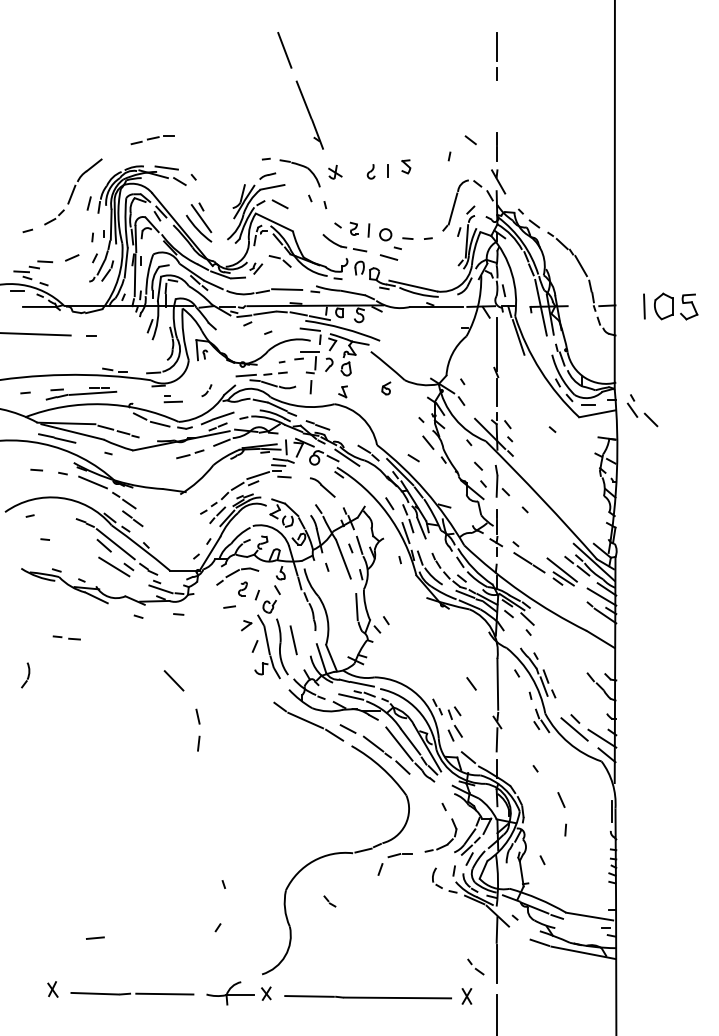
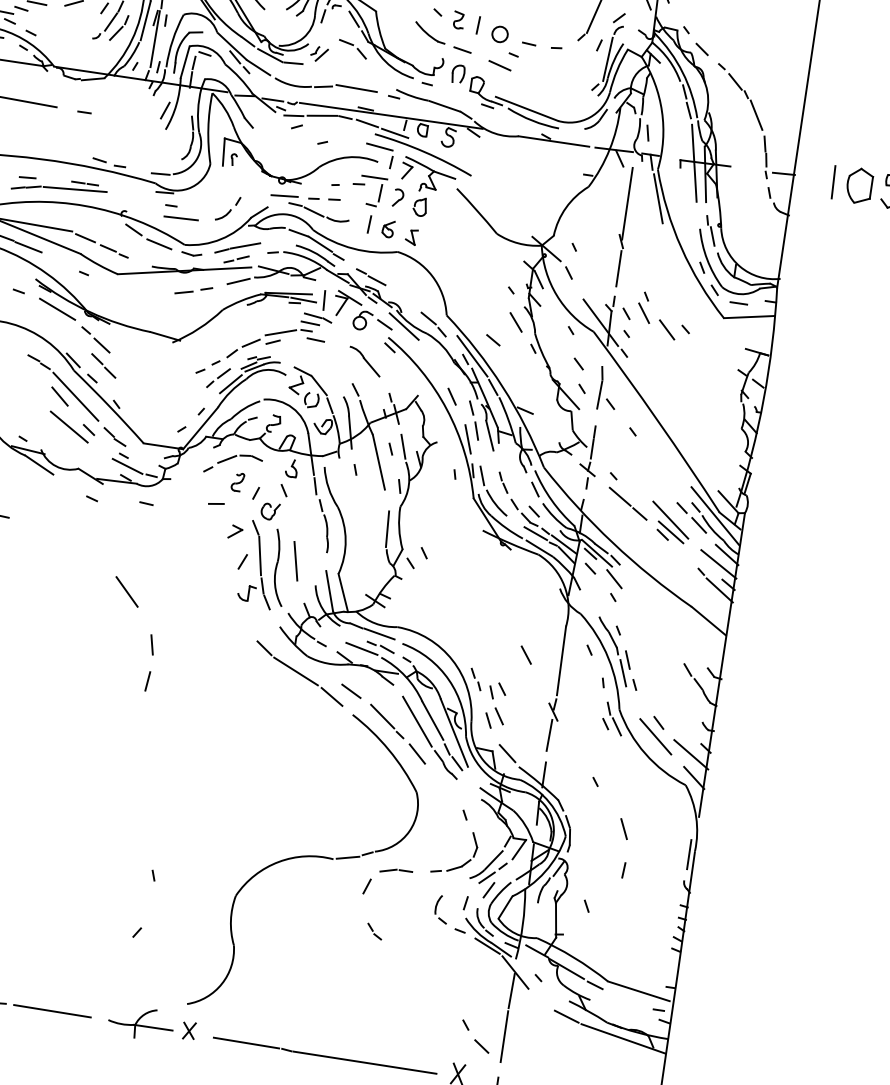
part: (386, 388) -> (388, 229), moved
part: (206, 390) -> (228, 208), size x1.67
part: (173, 399) -> (182, 213), size x1.43
part: (642, 410) -> (657, 315), moved
part: (329, 901) -> (374, 931), moved
part: (475, 966) -> (475, 1035), size x1.43

